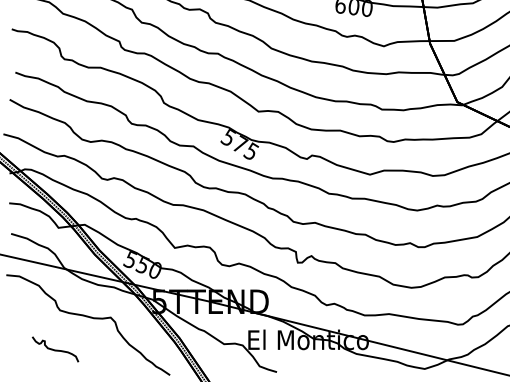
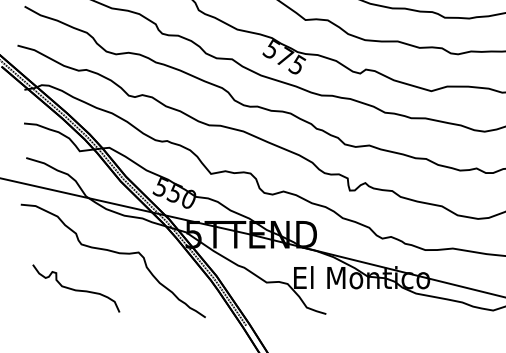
part: (55, 349) -> (76, 288), size x1.67

